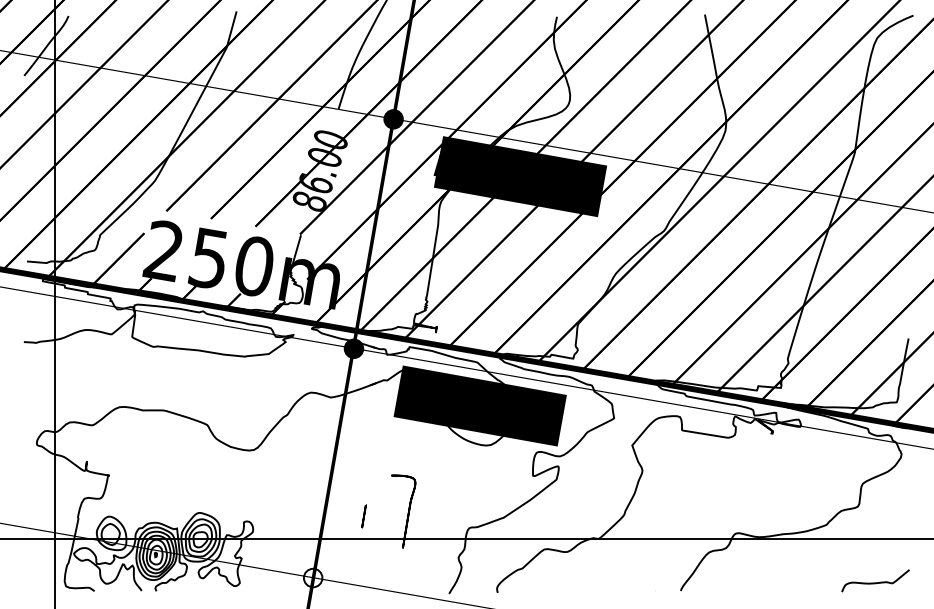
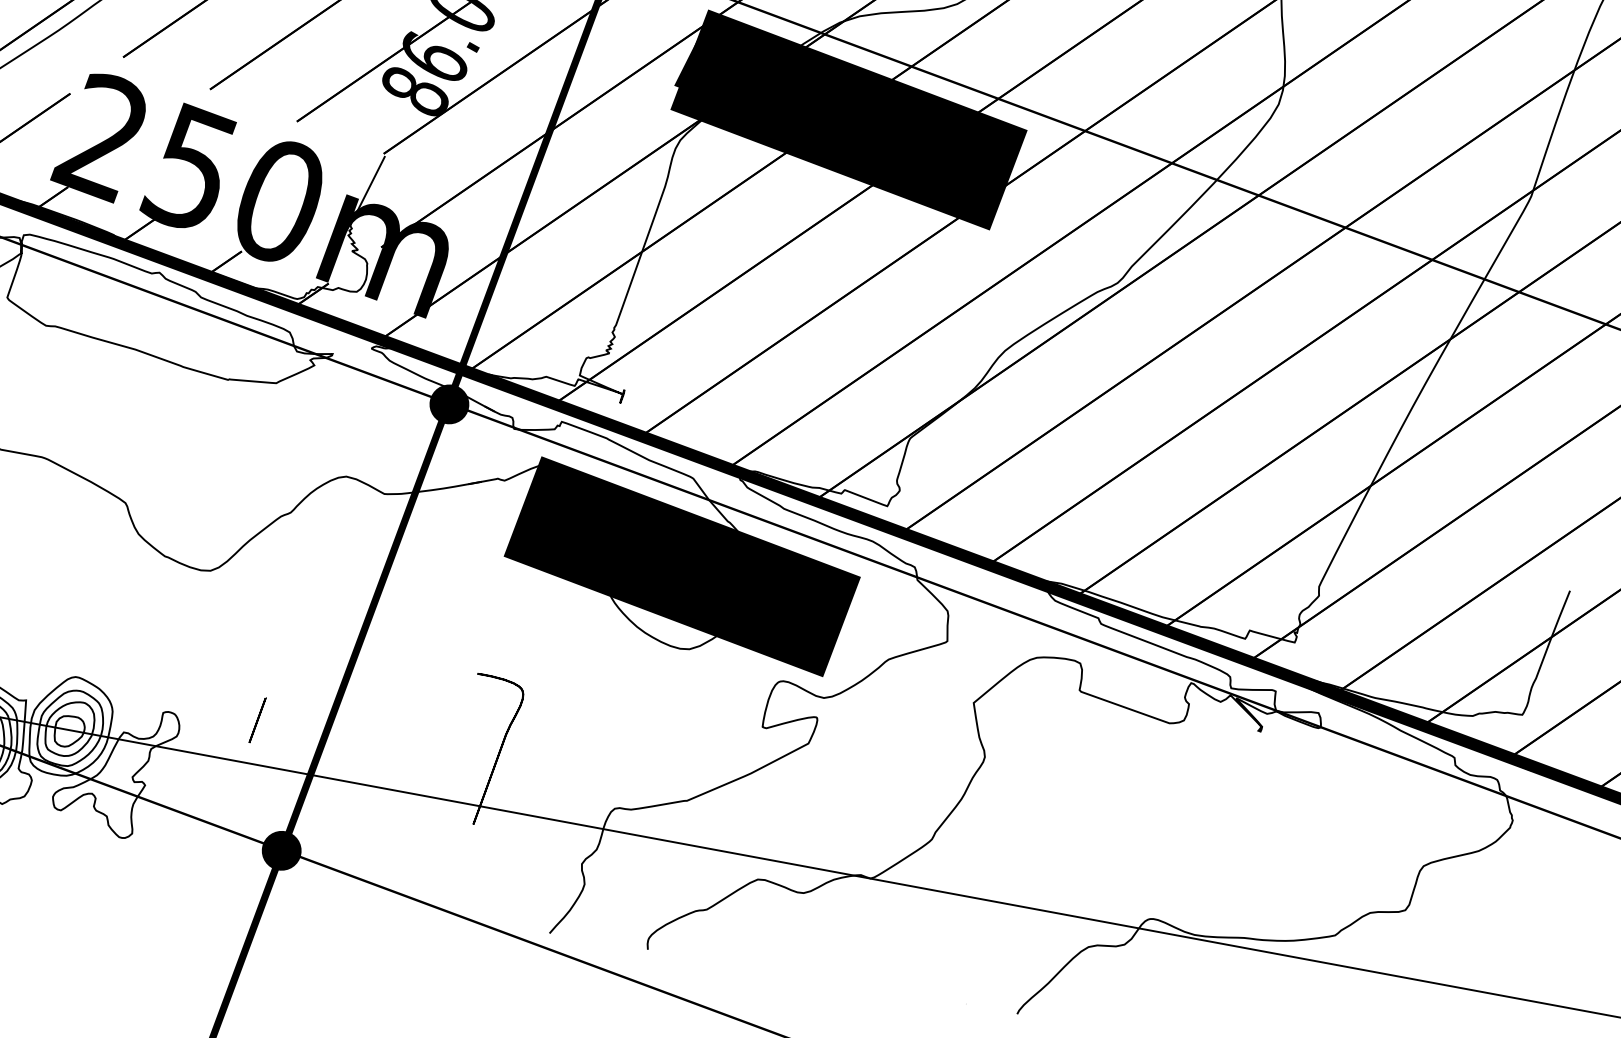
line: (363, 516) -> (256, 720), moved
fill: (312, 577) -> (280, 849), added

